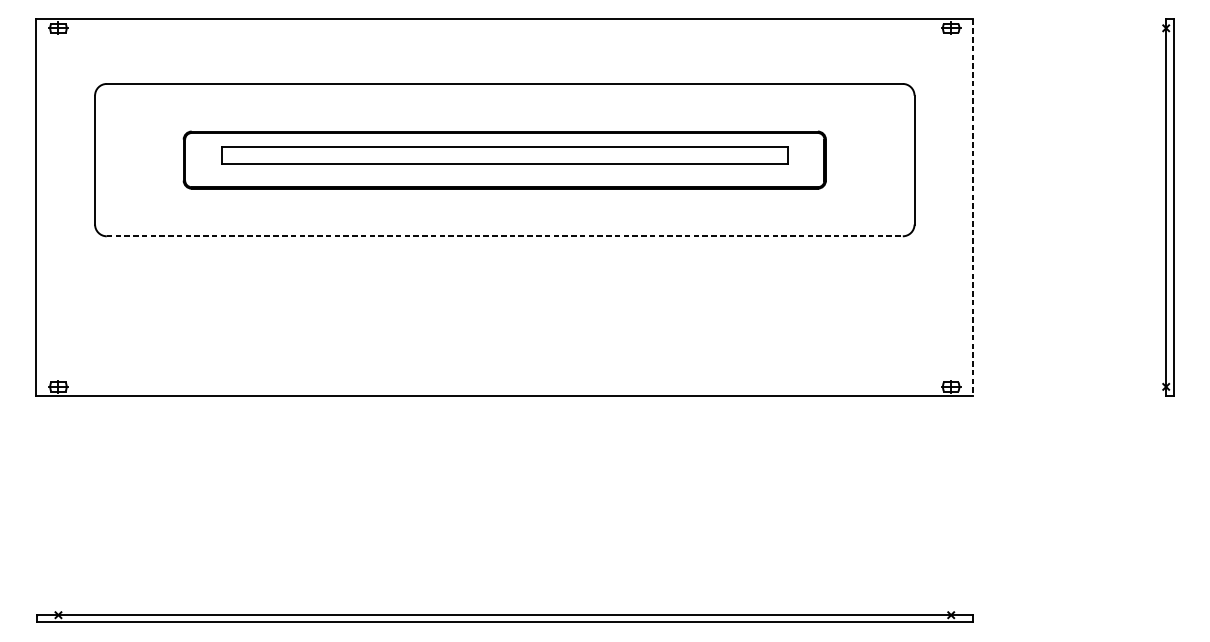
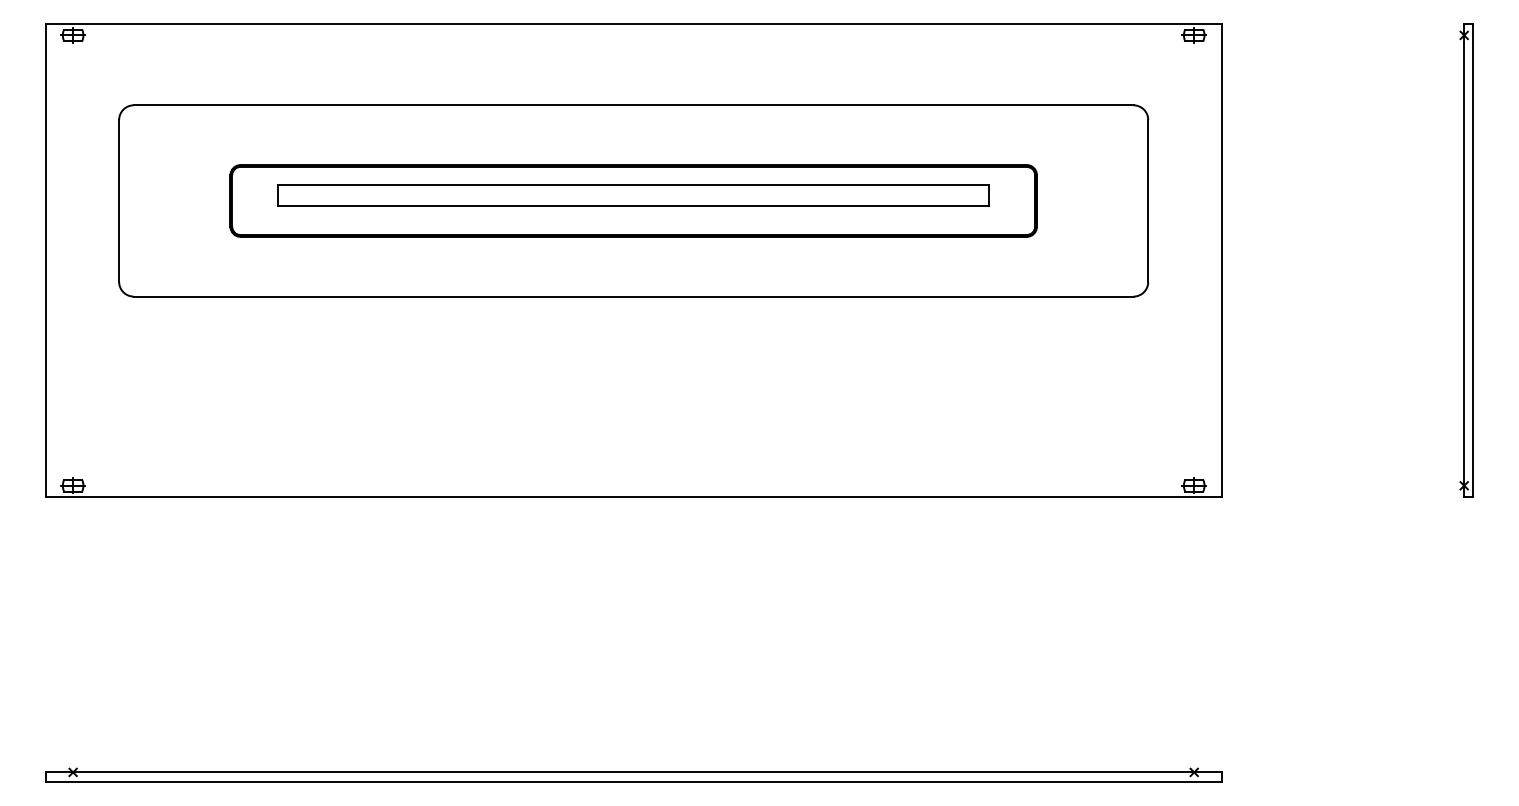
line: (972, 208) -> (1221, 261), dashed -> solid
line: (504, 236) -> (633, 296), dashed -> solid

